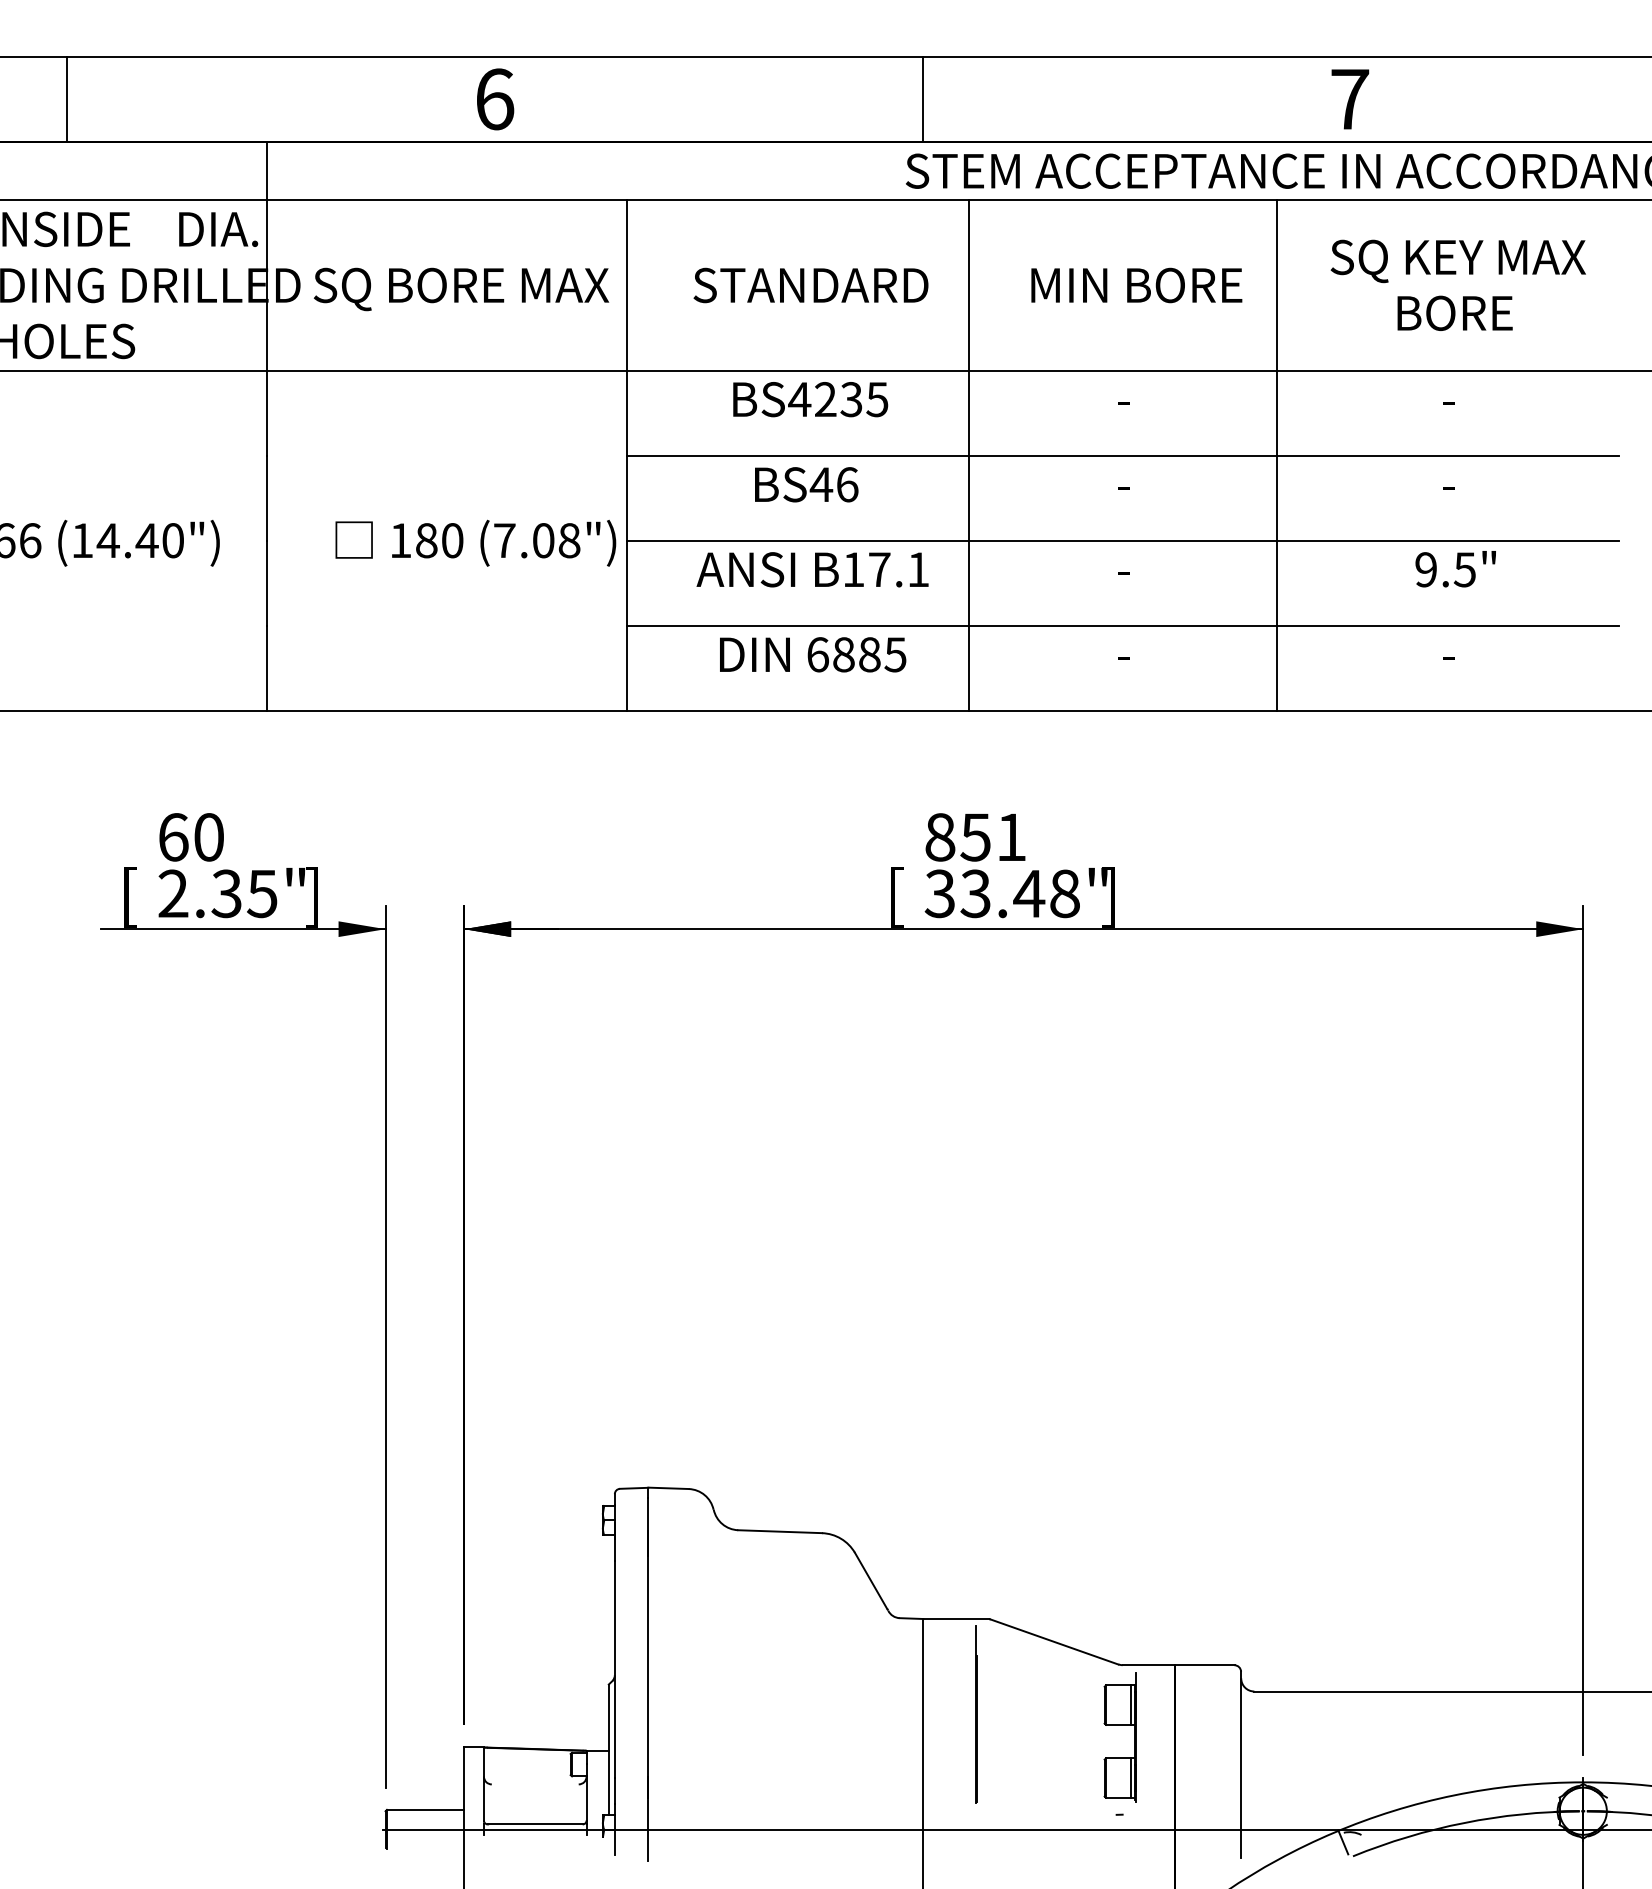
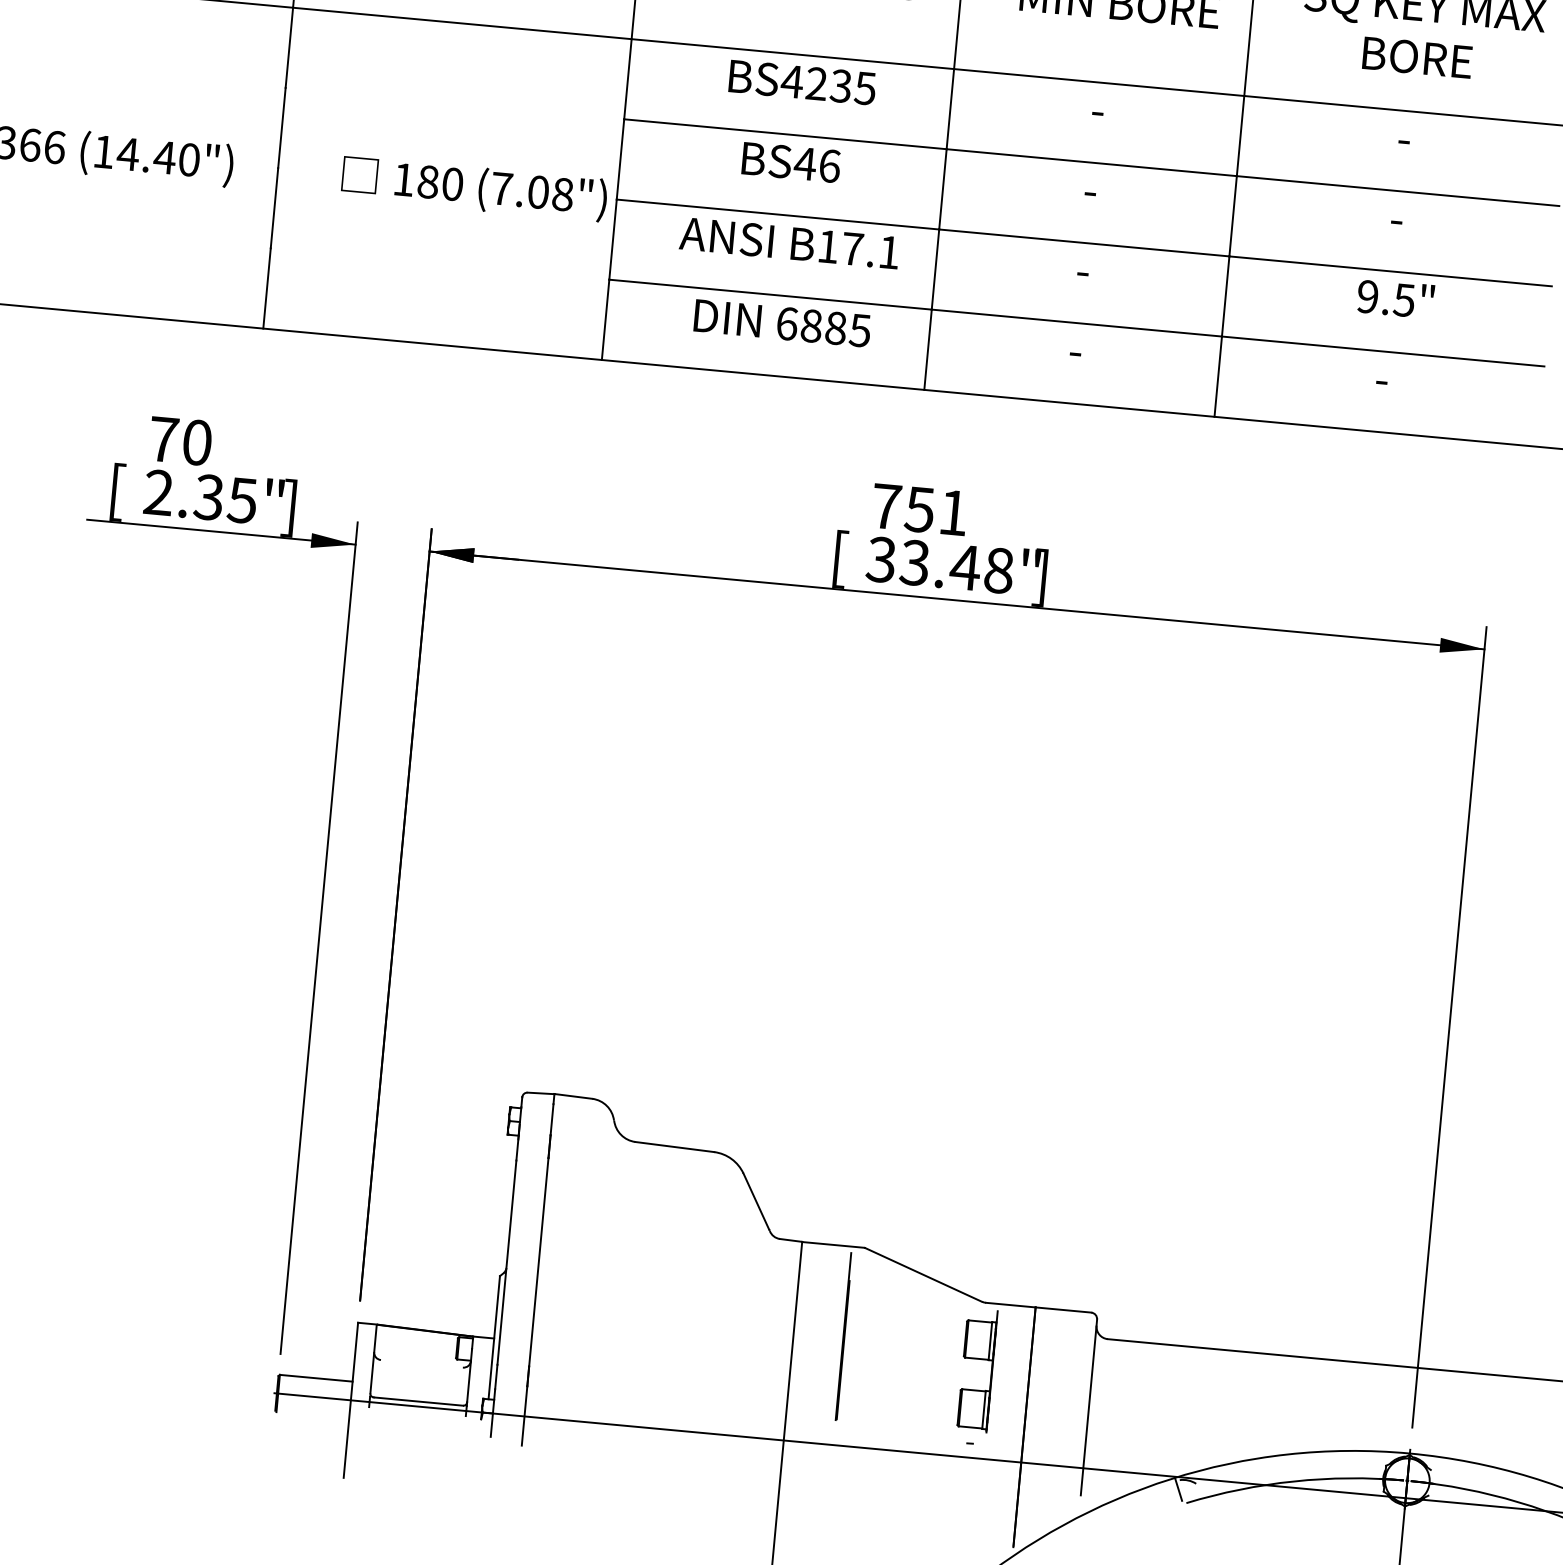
text: (173, 837) -> (163, 439), 60 -> 70
text: (940, 837) -> (886, 506), 851 -> 751

